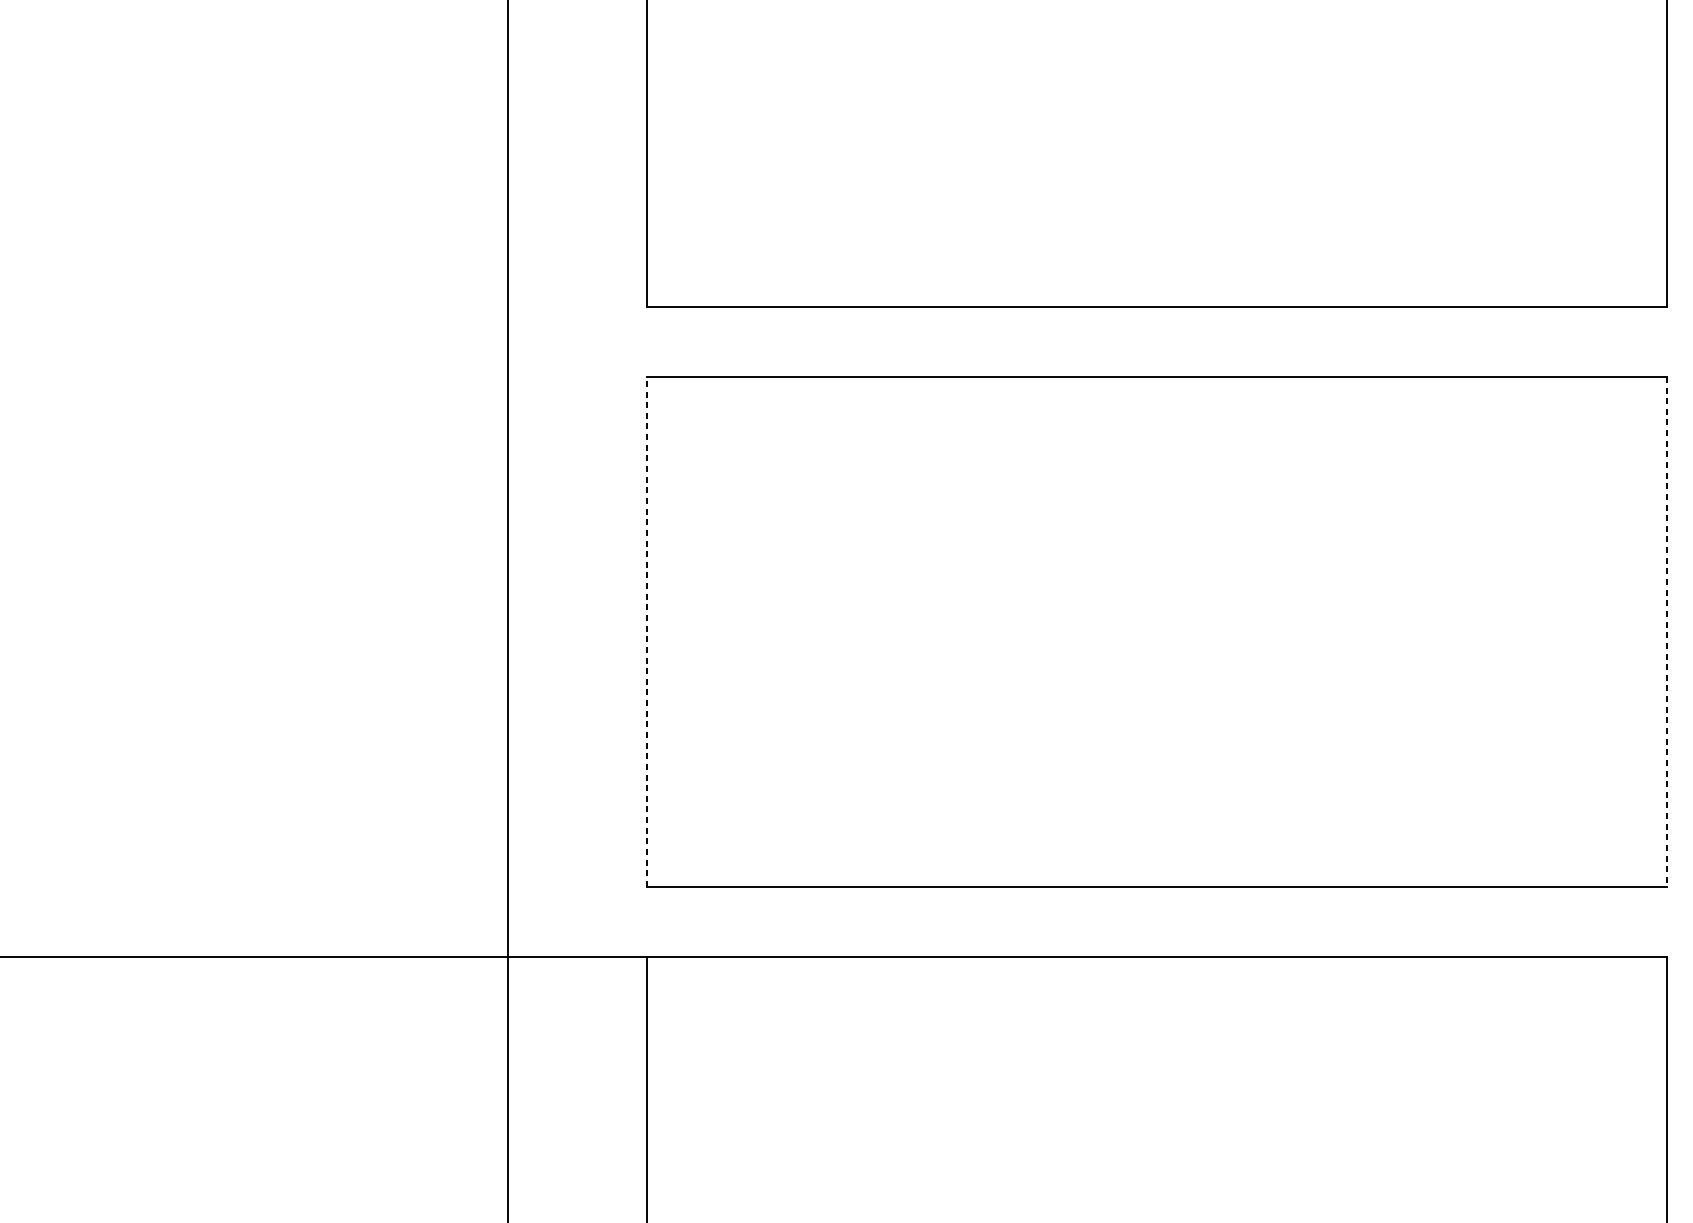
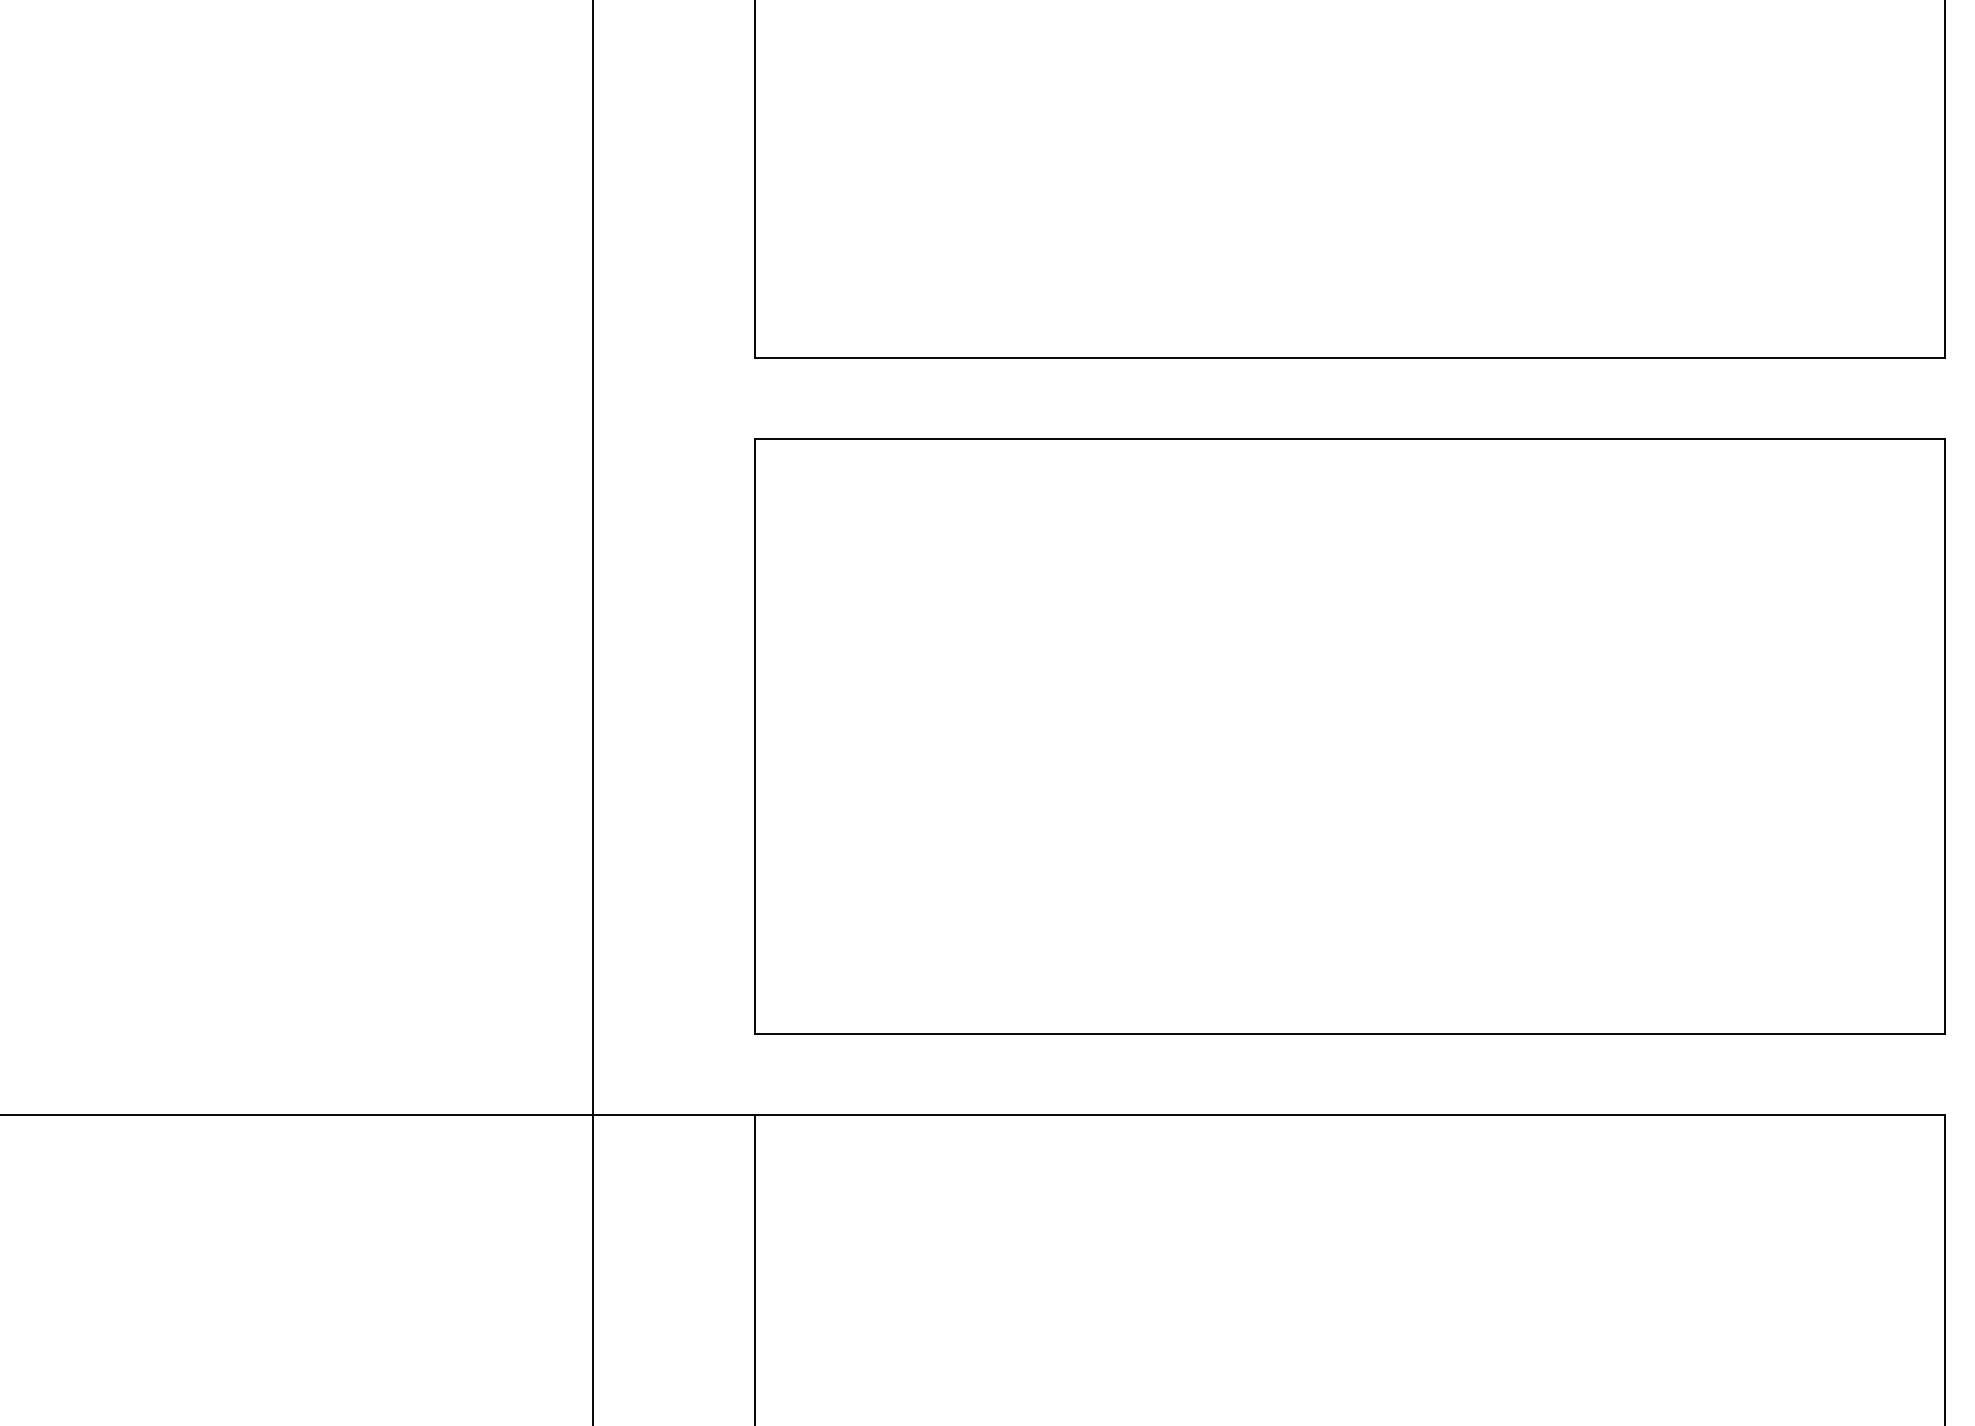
line: (646, 631) -> (754, 736), dashed -> solid
line: (1667, 632) -> (1944, 737), dashed -> solid

